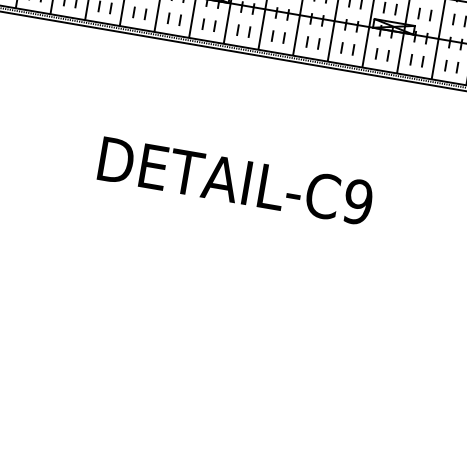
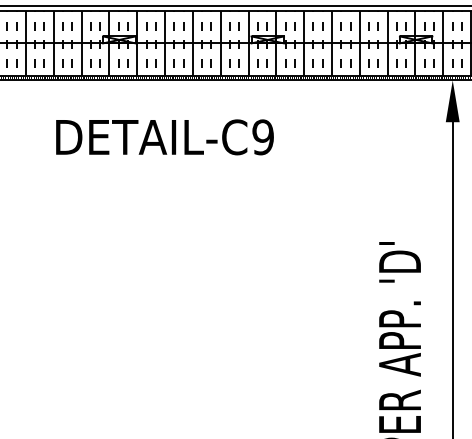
text: (235, 181) -> (164, 137), moved

